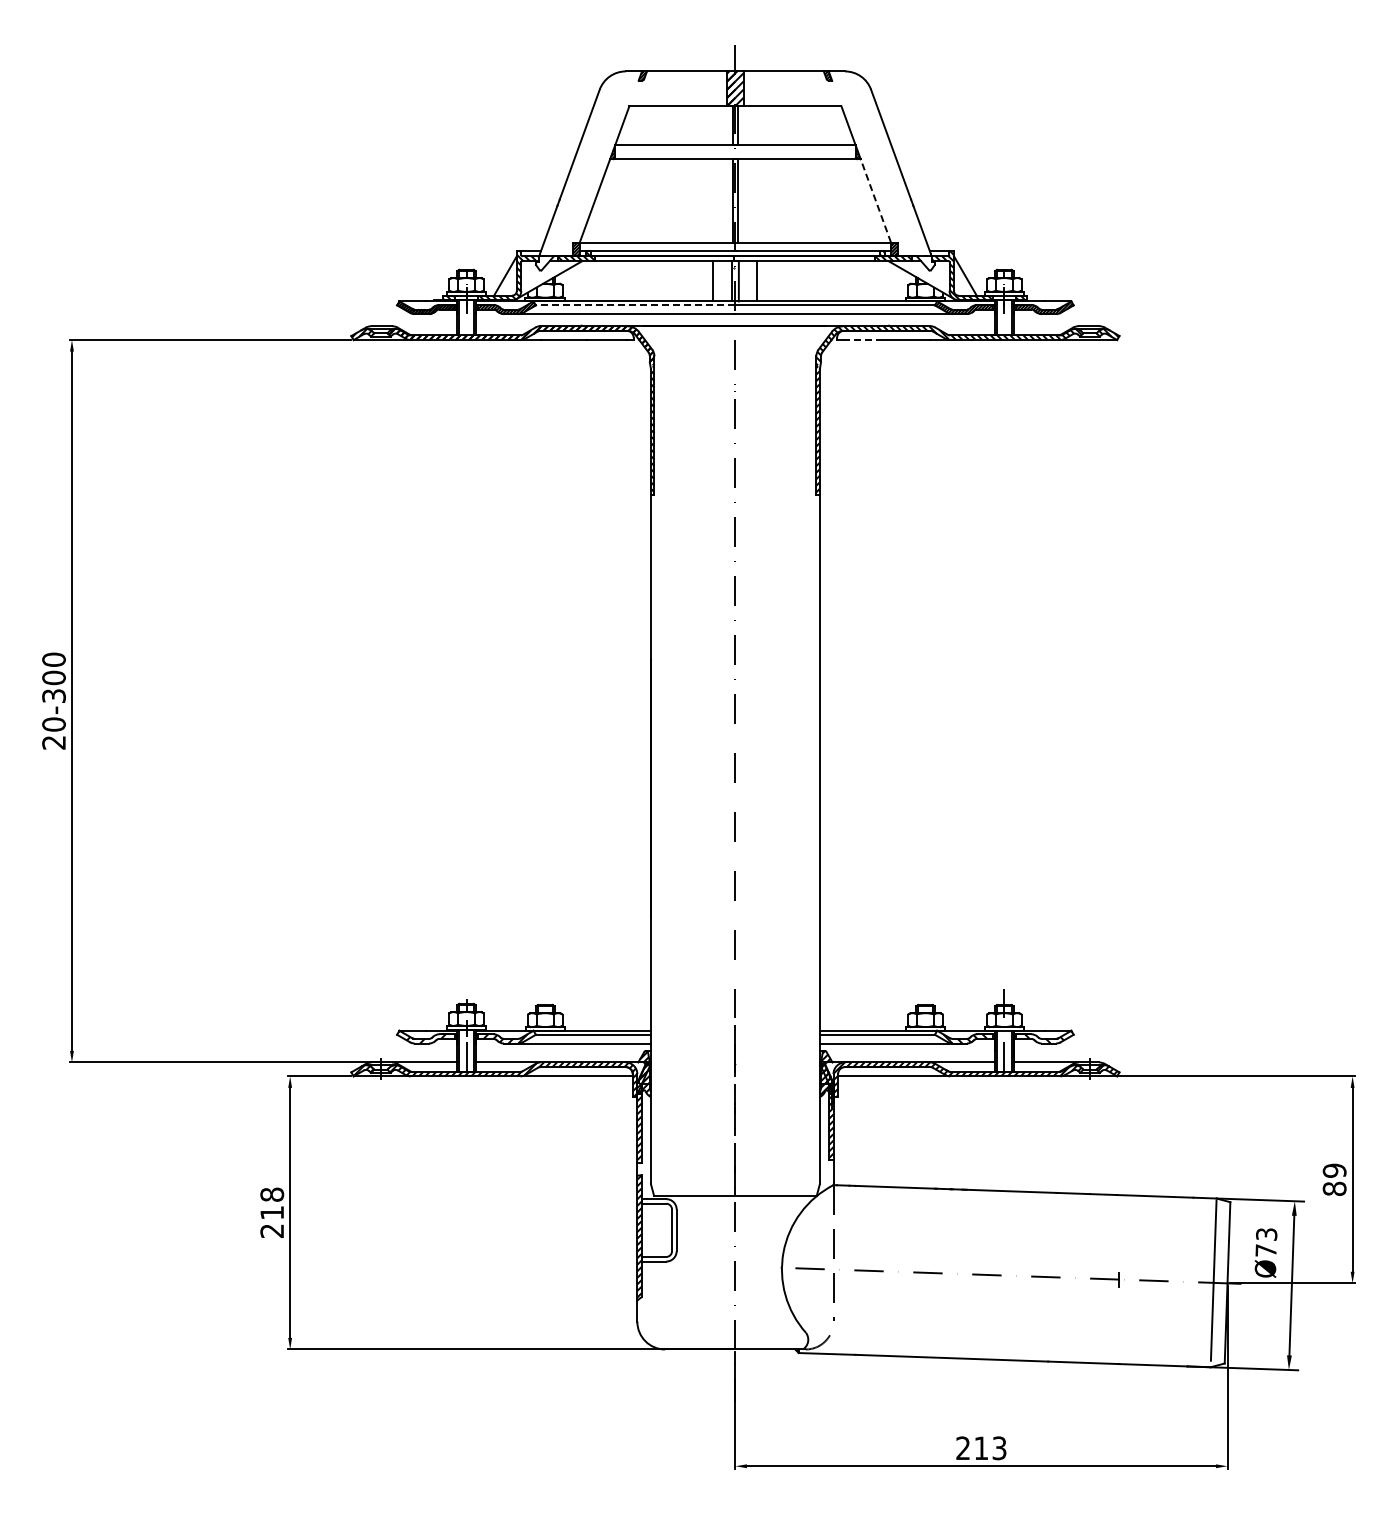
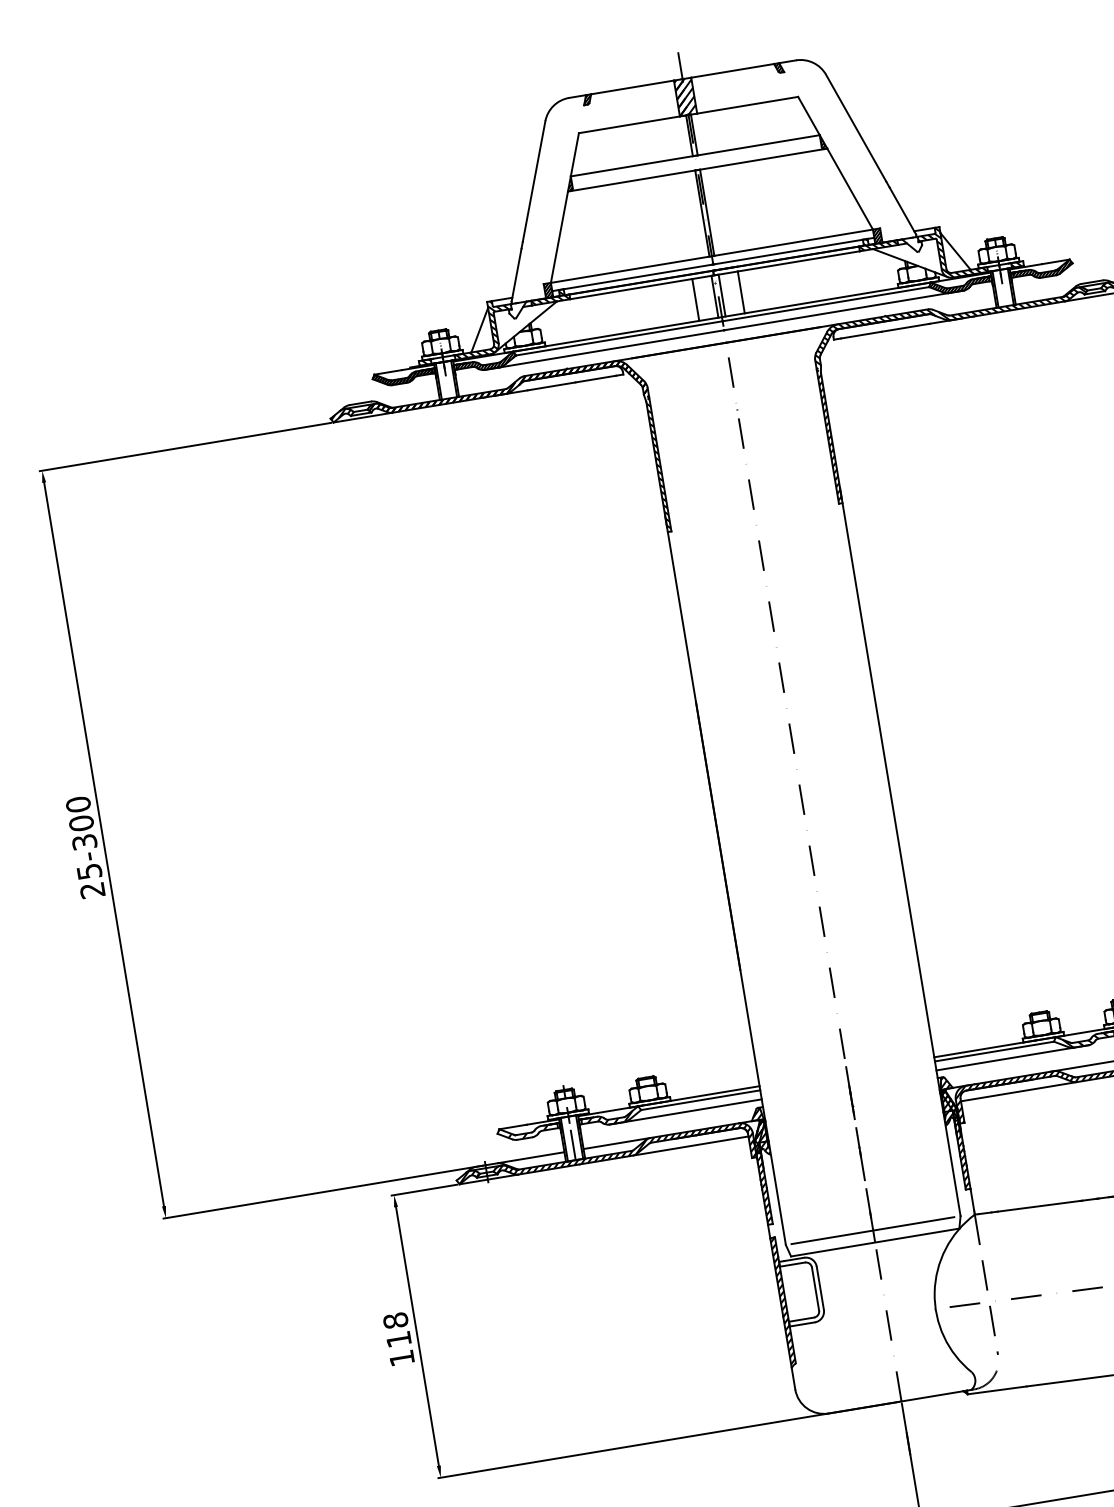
line: (875, 200) -> (849, 188), dashed -> solid
line: (635, 305) -> (619, 338), dashed -> solid
line: (863, 340) -> (861, 335), dashed -> solid
text: (53, 724) -> (88, 871), 20-300 -> 25-300
line: (734, 1184) -> (872, 1230), added
text: (271, 1230) -> (401, 1357), 218 -> 118

